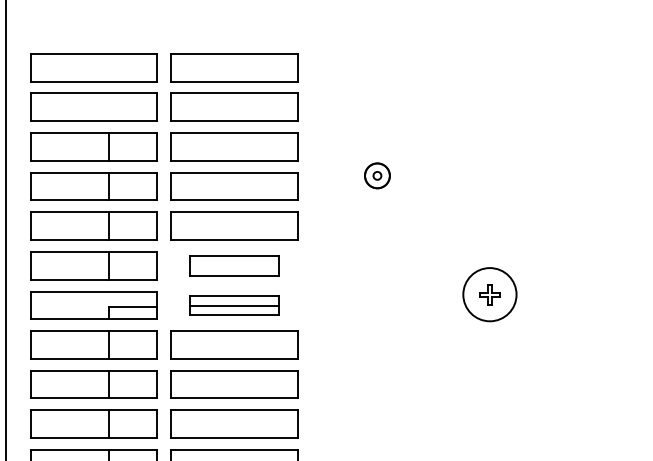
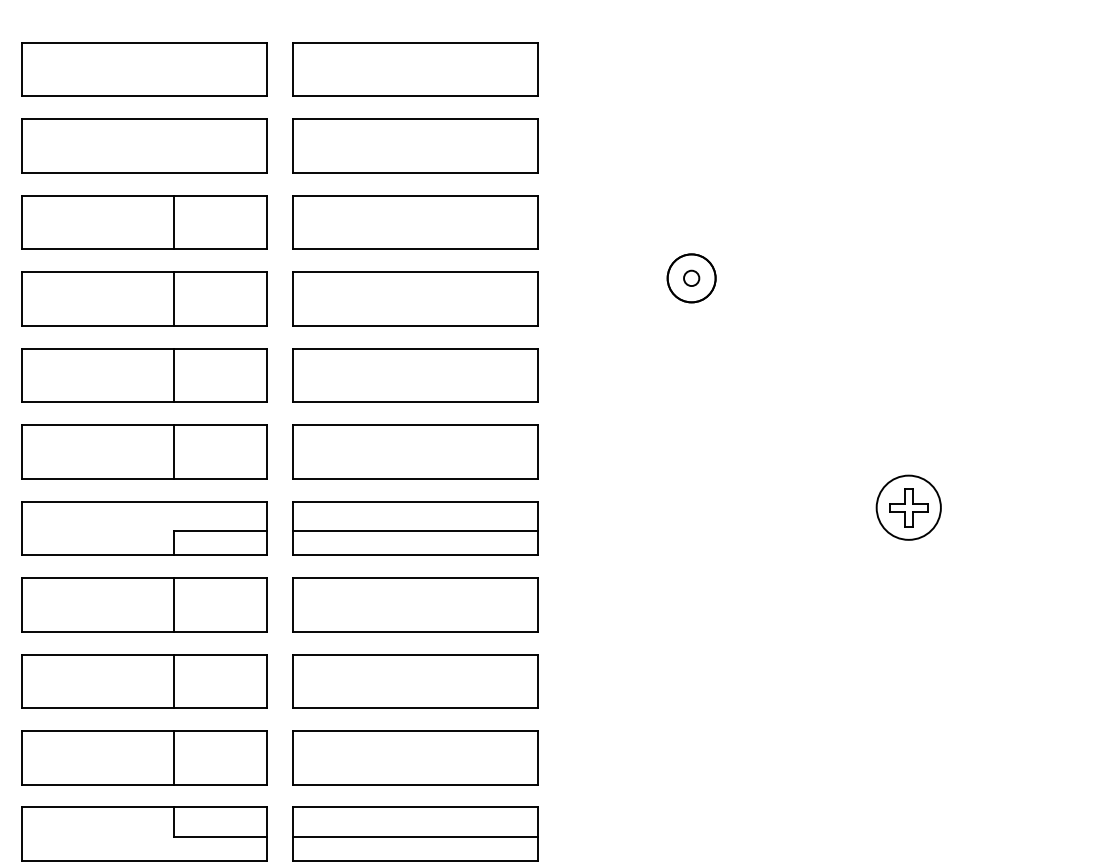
part: (234, 265) -> (415, 451), size x1.43
circle: (489, 294) -> (907, 507), size x0.62
part: (234, 305) -> (415, 528), size x1.43

